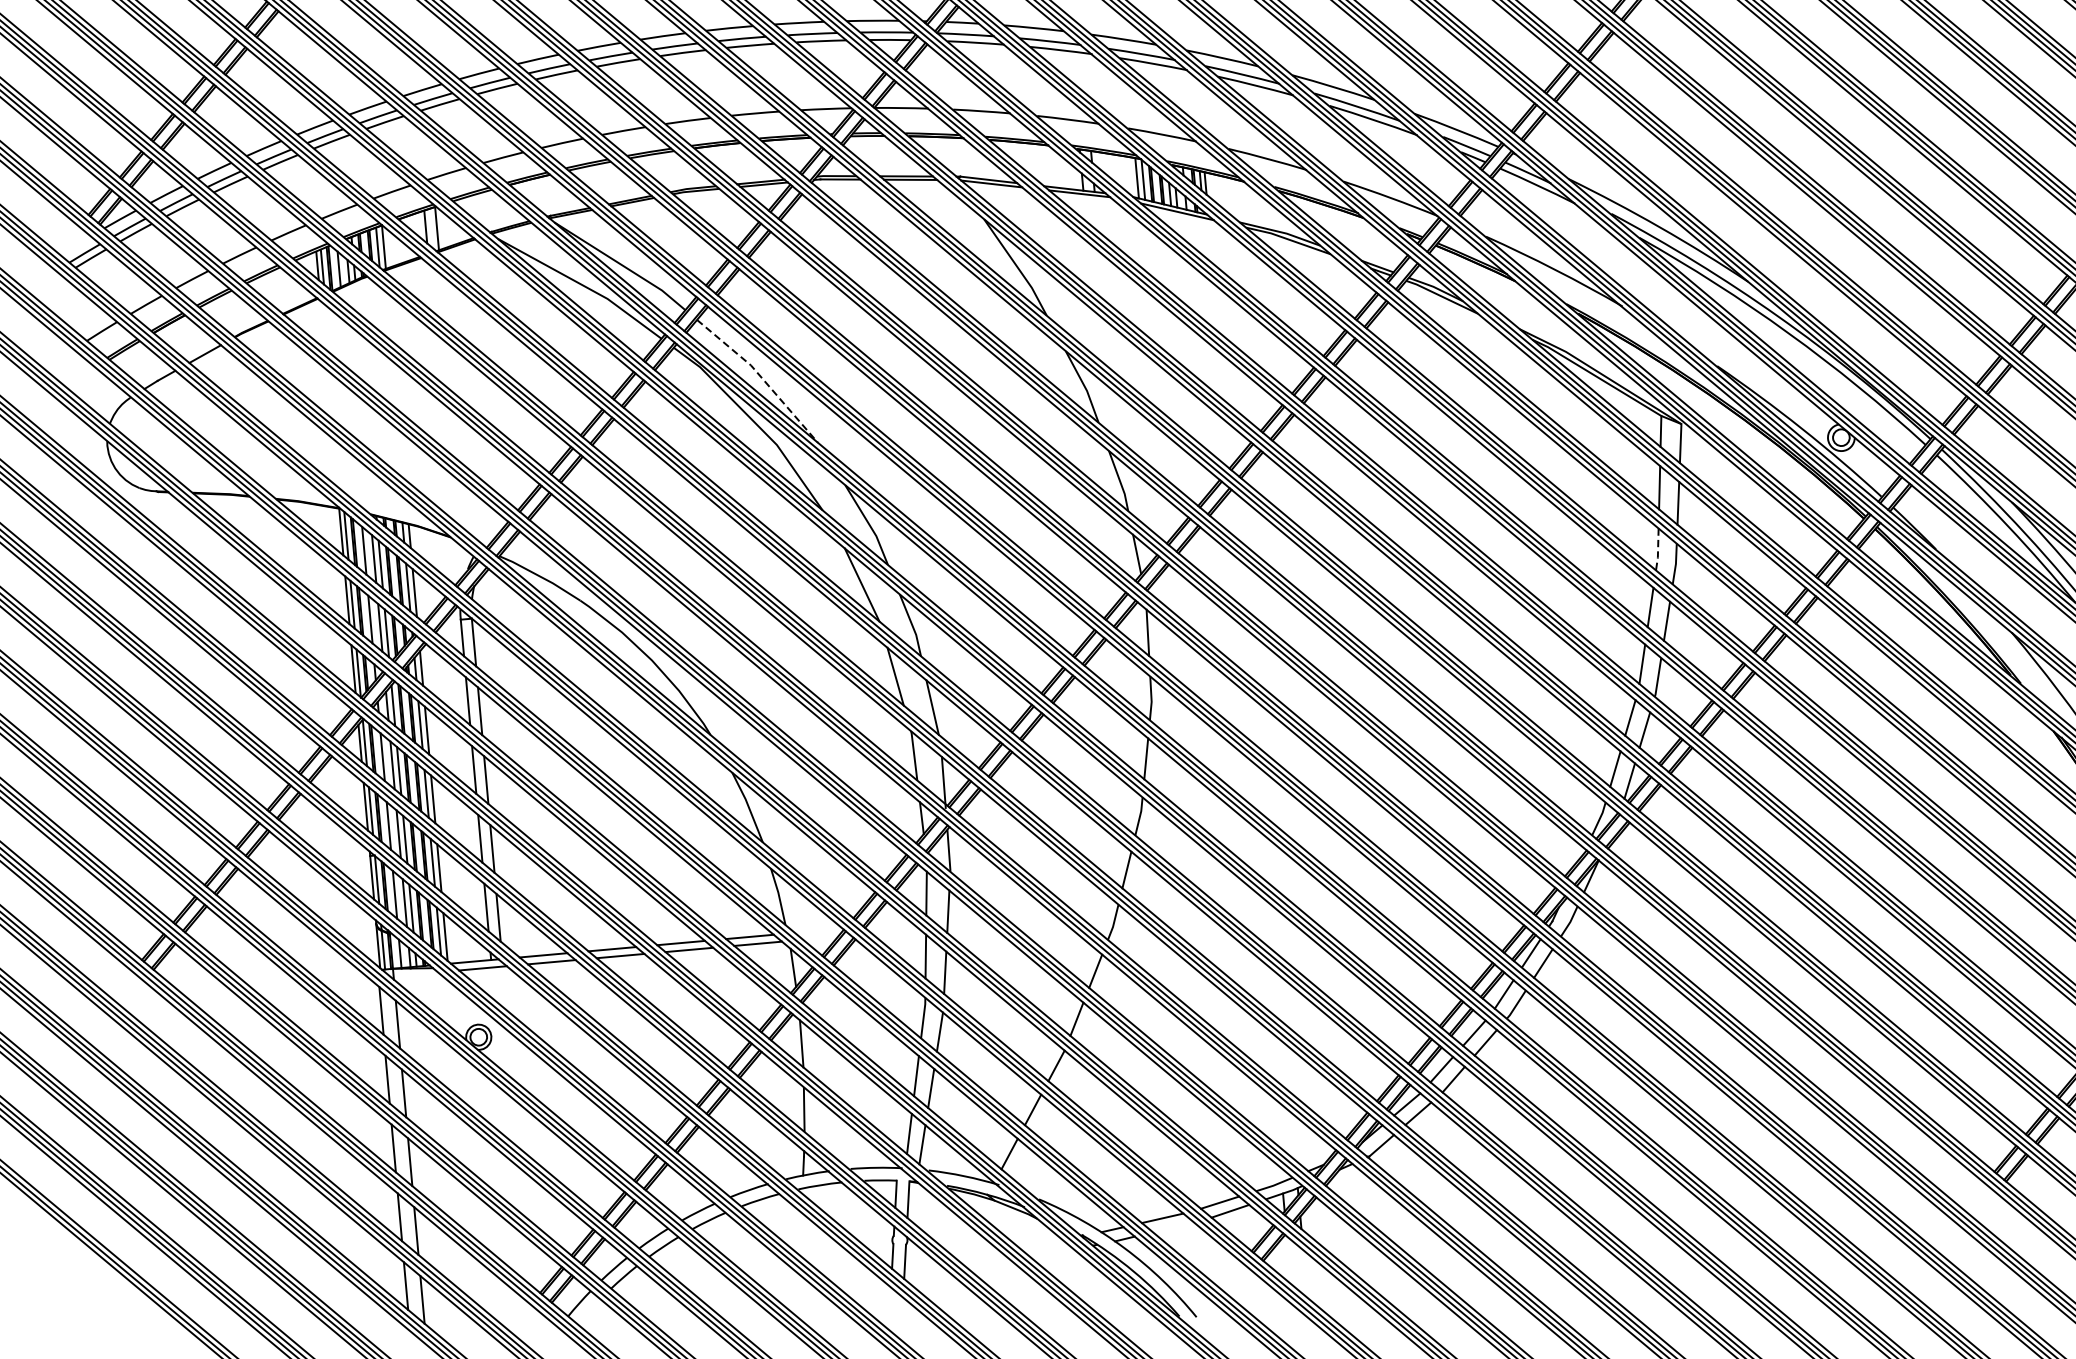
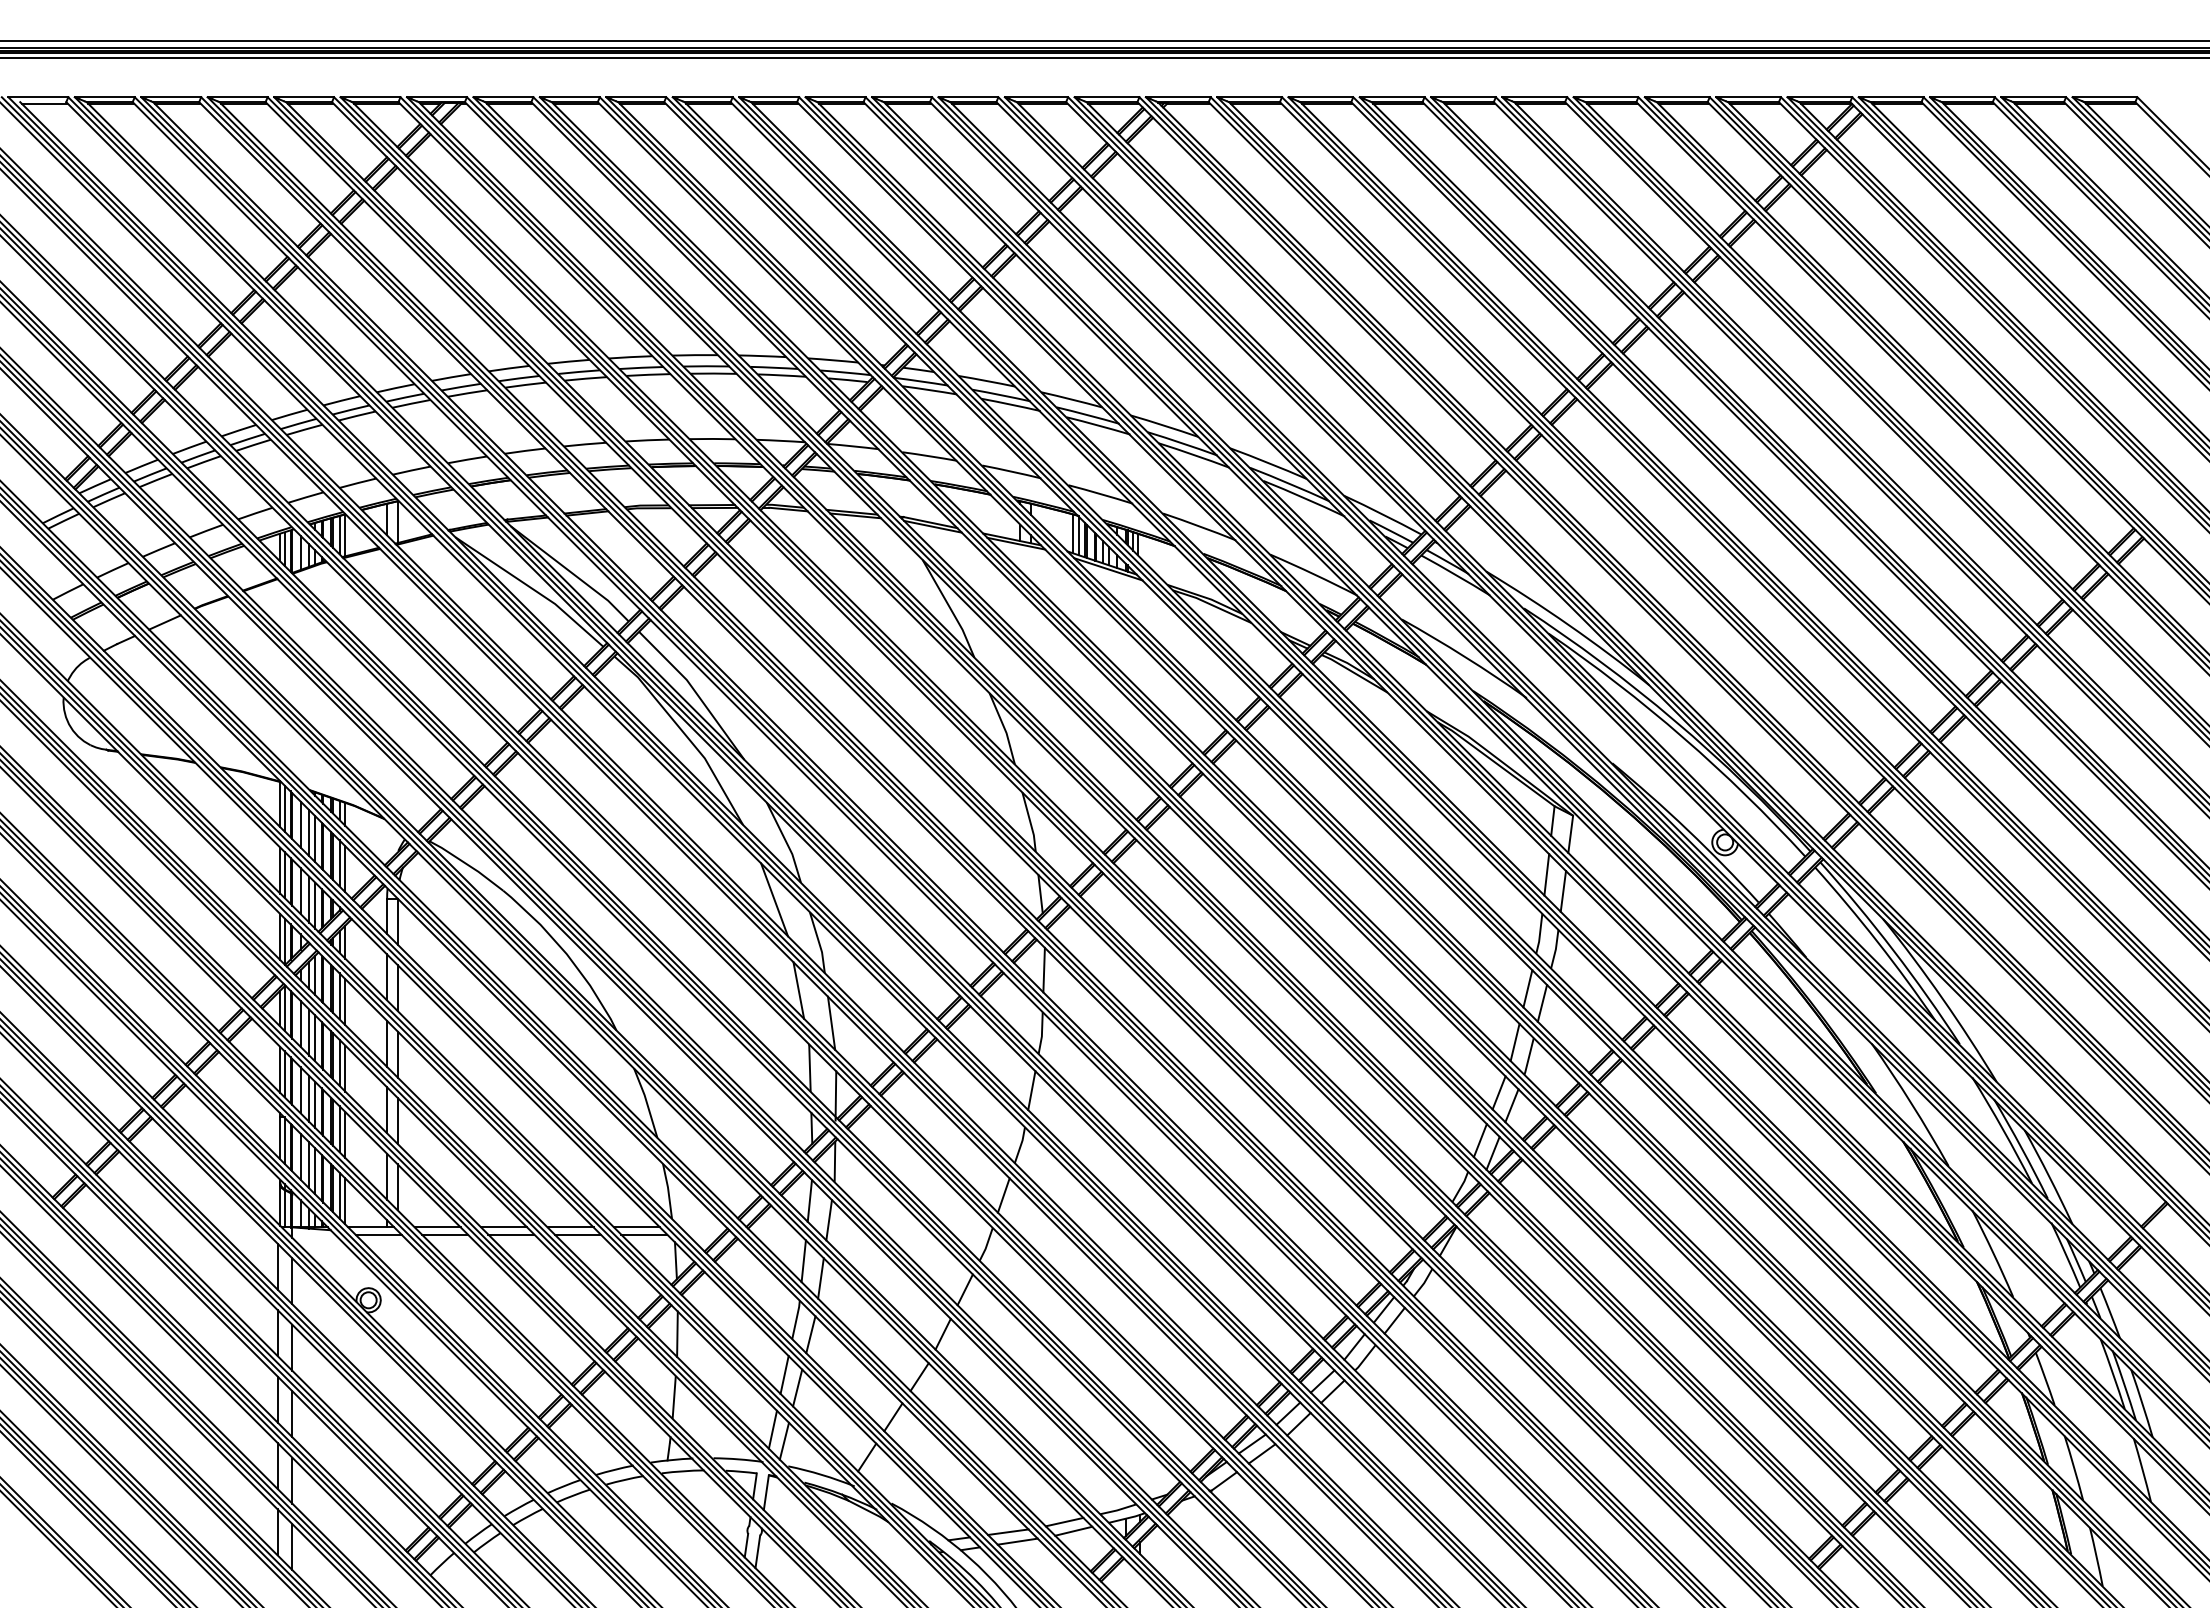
line: (761, 377) -> (695, 692), dashed -> solid
line: (1657, 550) -> (1539, 934), dashed -> solid
line: (1173, 1227) -> (1017, 1541), added

